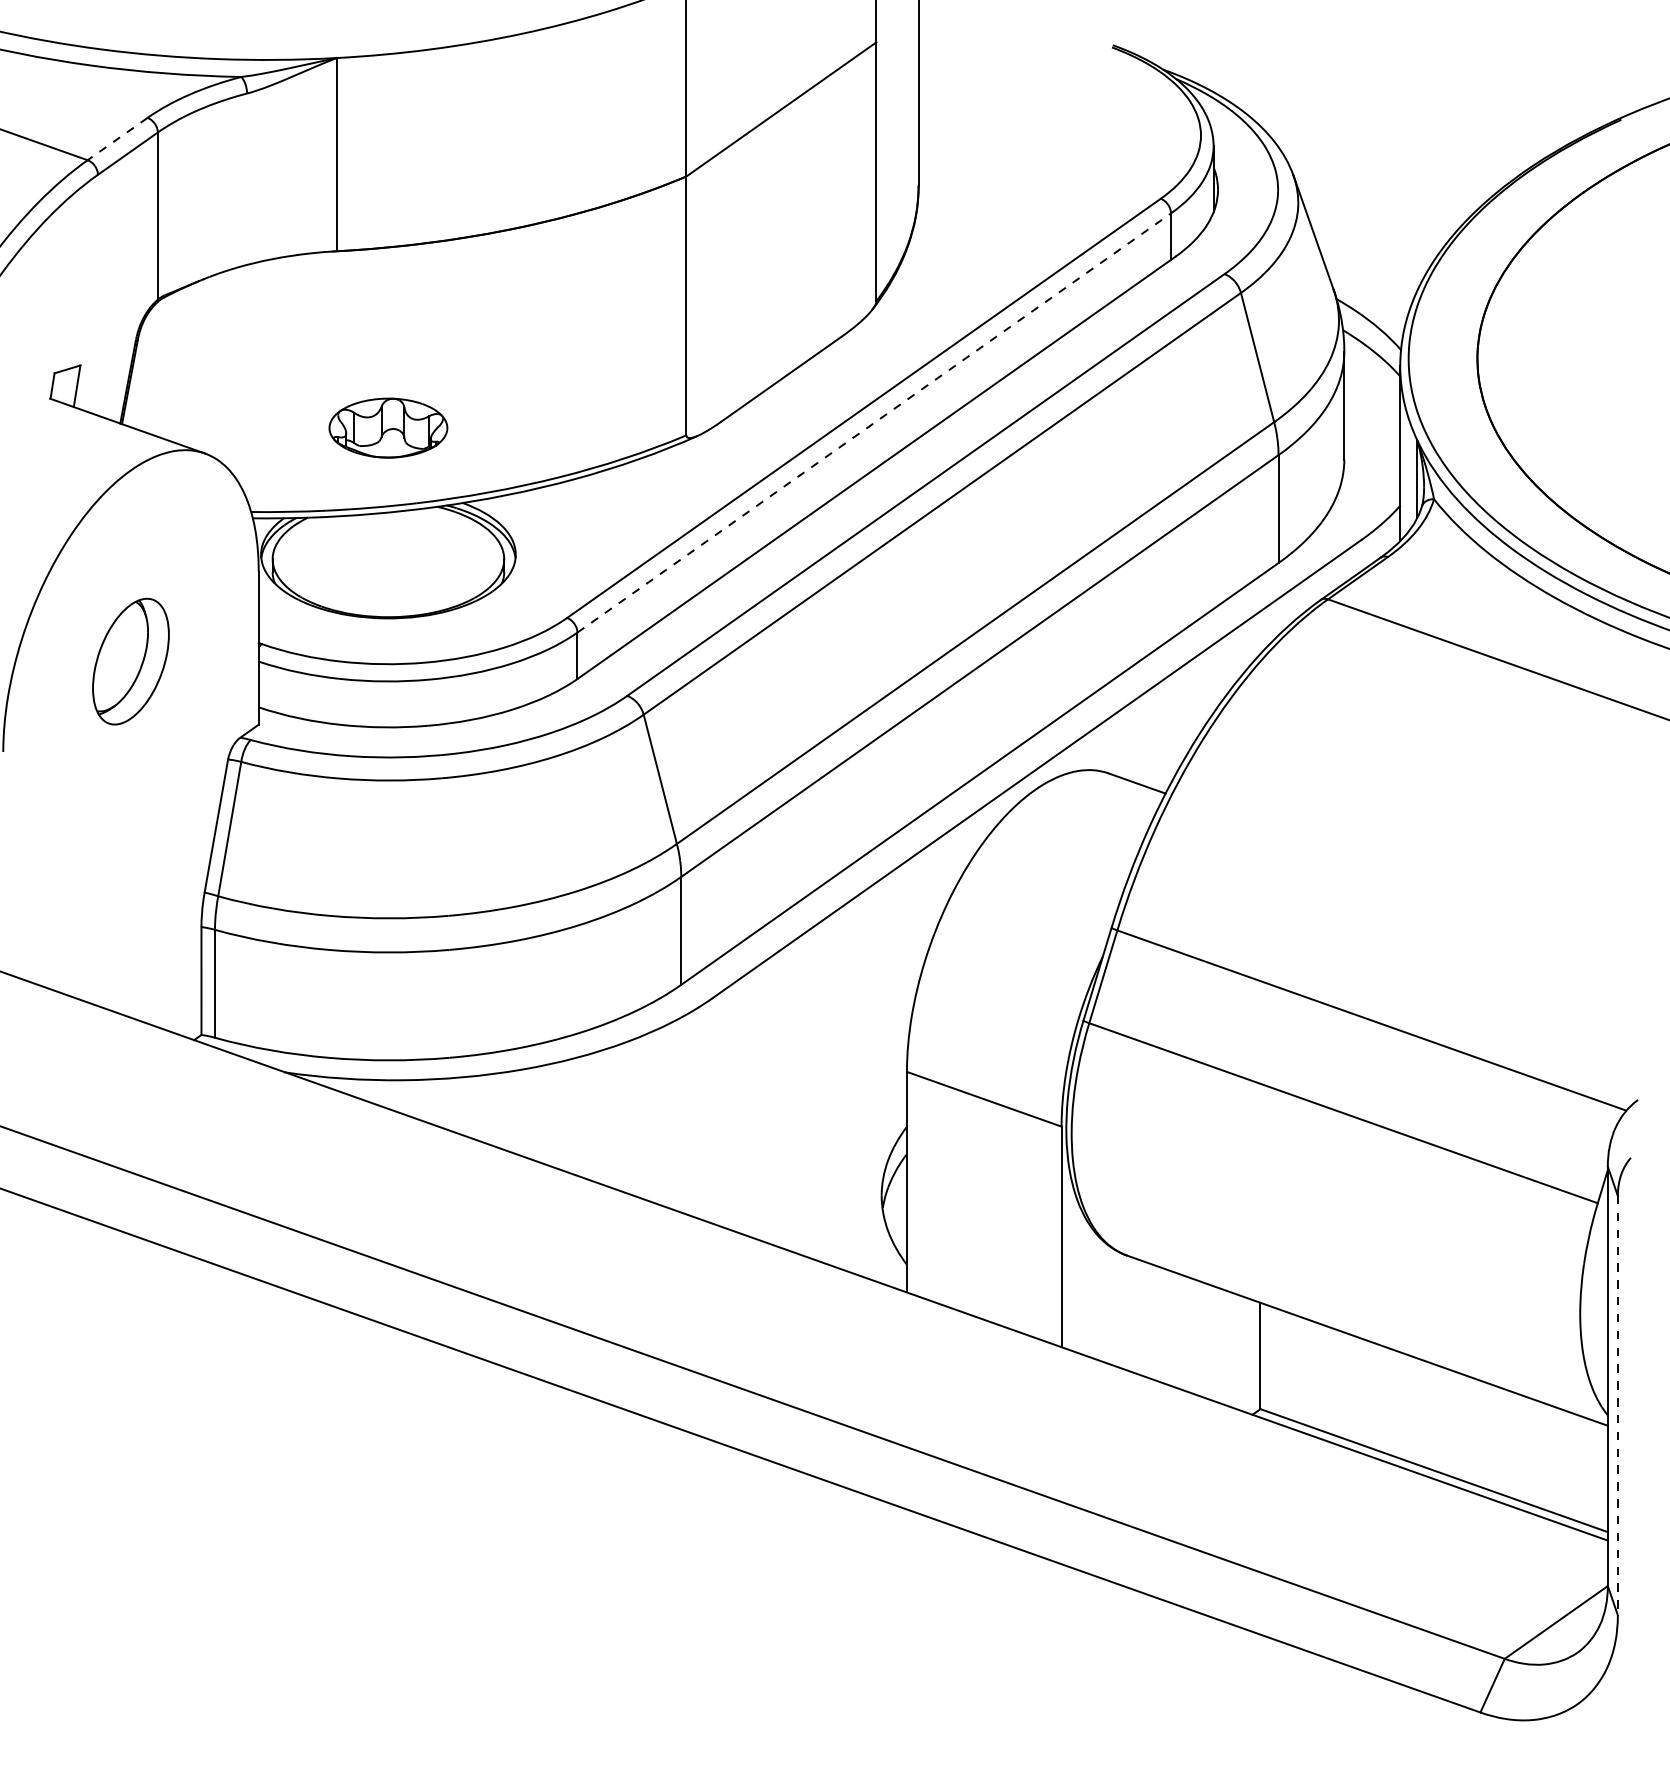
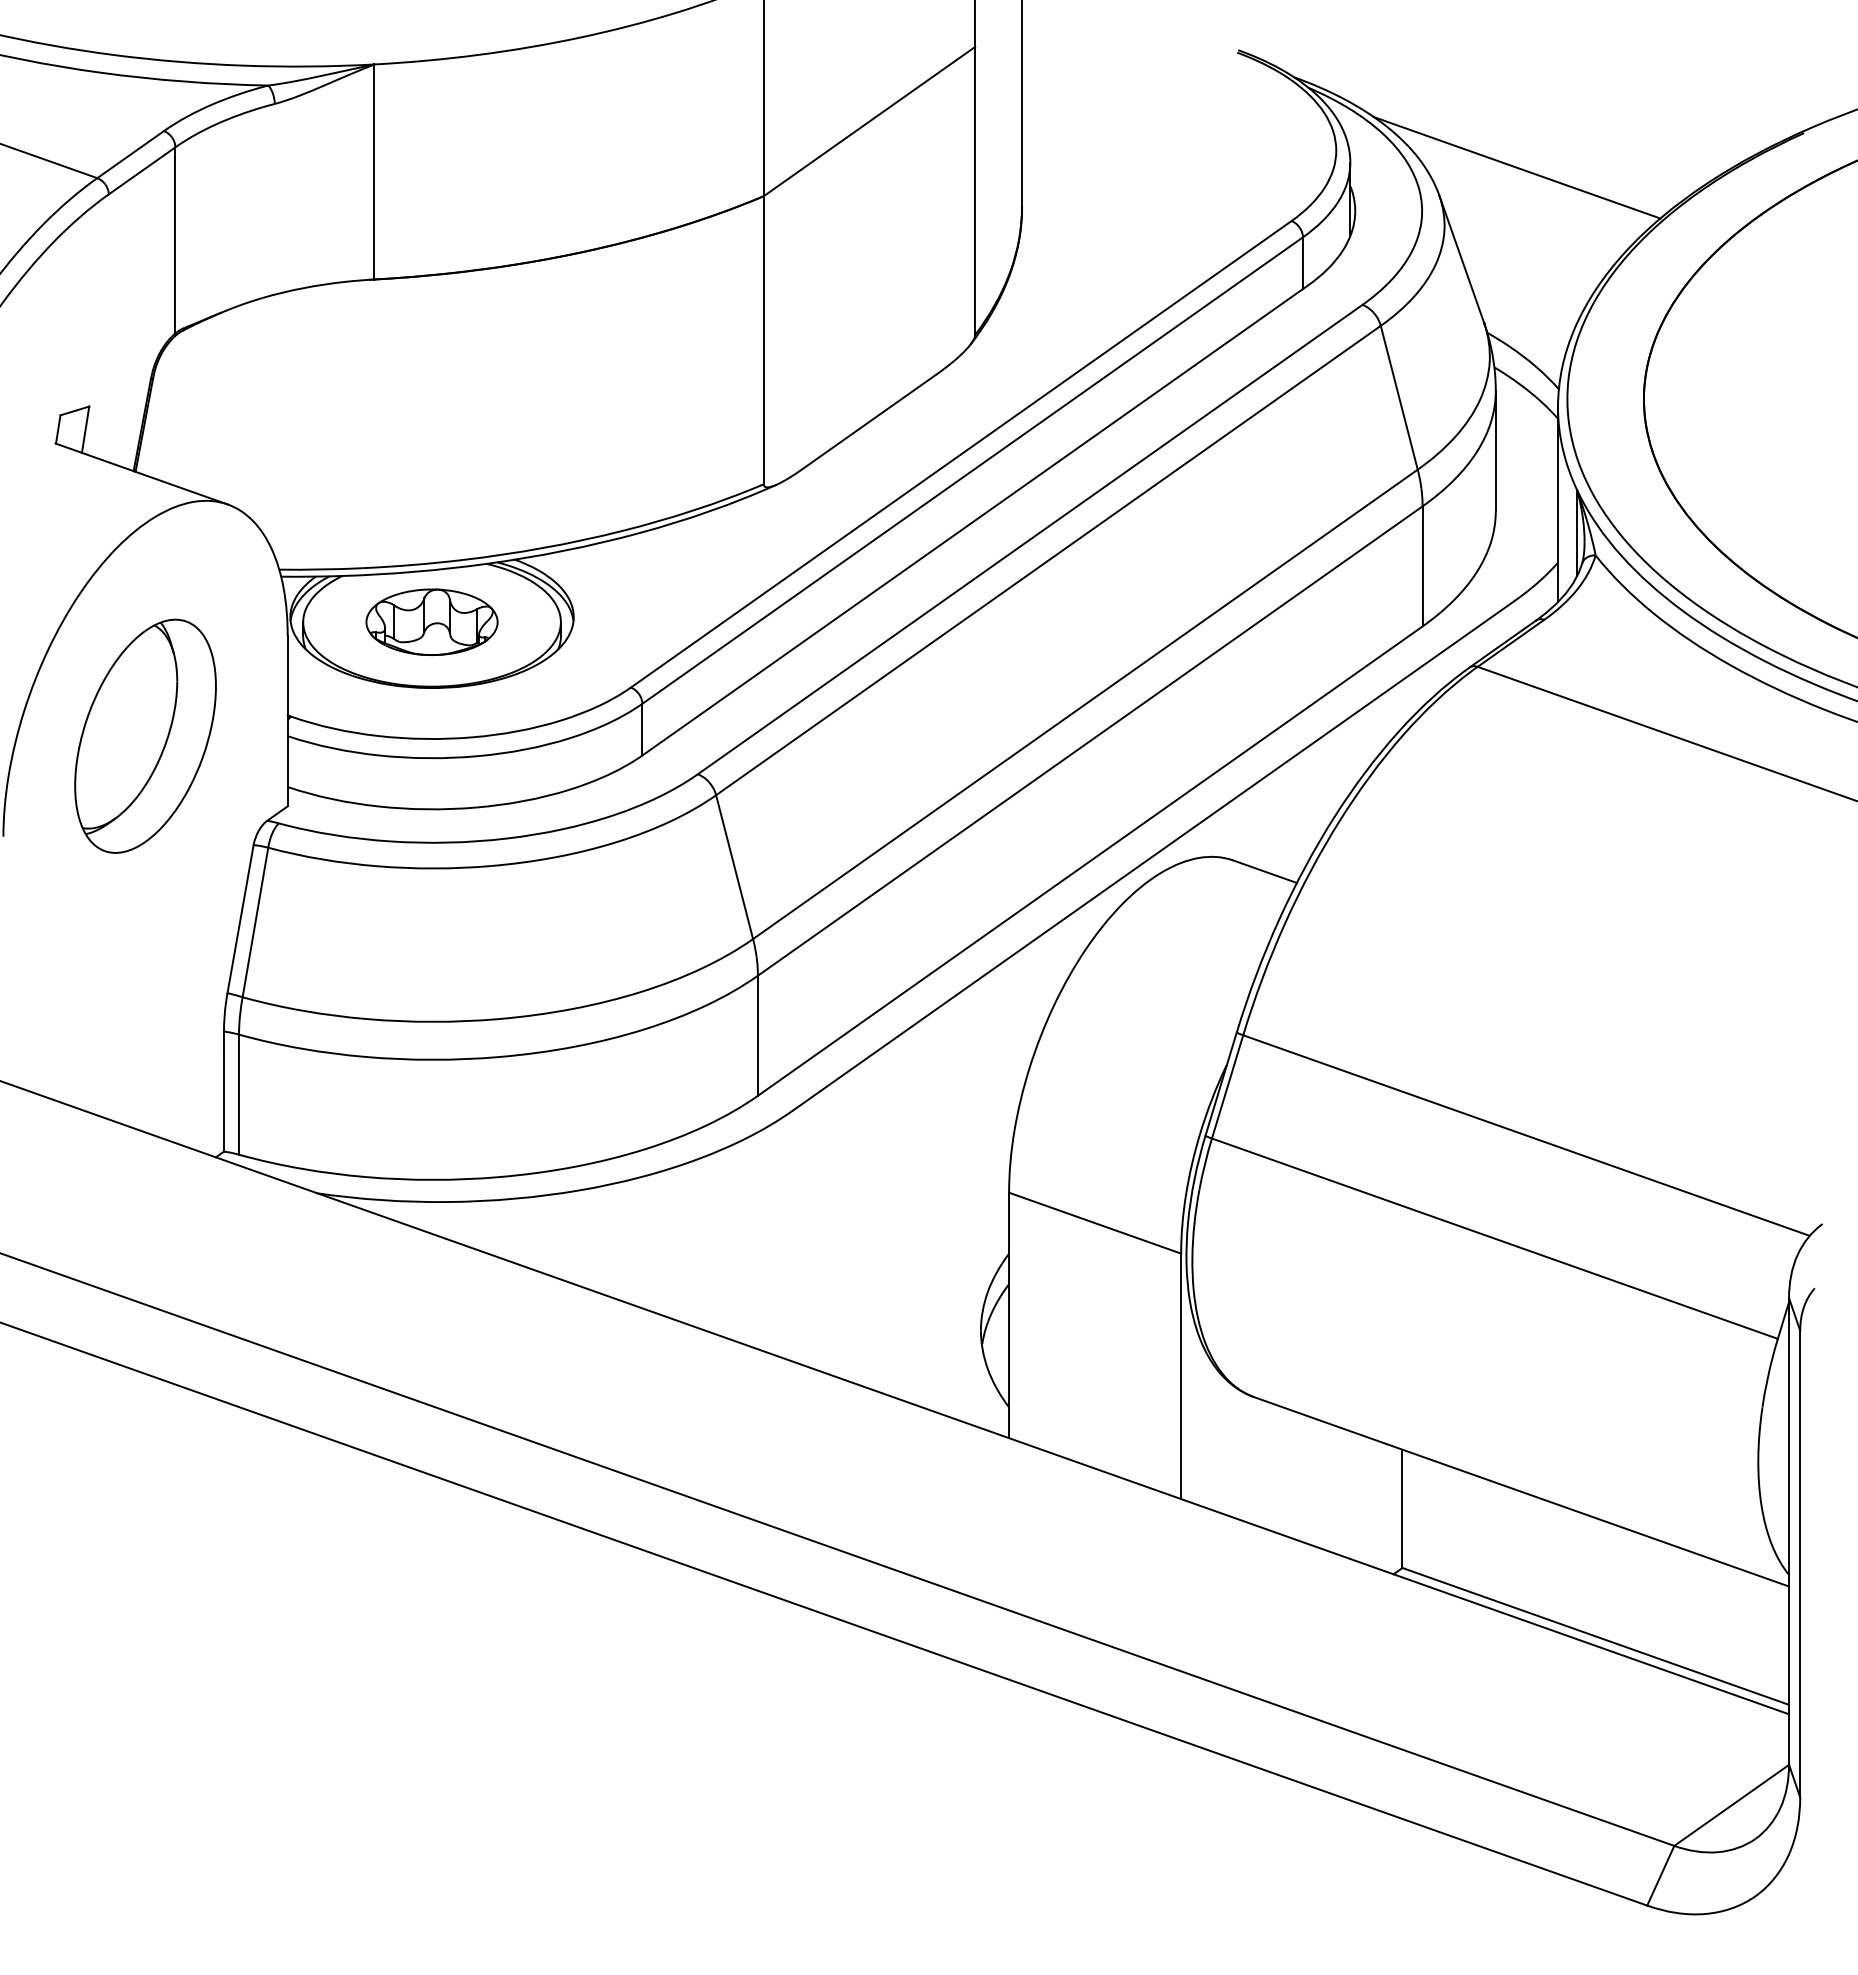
line: (117, 138) -> (130, 154), dashed -> solid
line: (1362, 150) -> (1516, 167), added
line: (874, 422) -> (973, 470), dashed -> solid
part: (387, 427) -> (431, 621), moved
part: (130, 661) -> (145, 735), size x1.67
line: (1618, 1405) -> (1800, 1564), dashed -> solid

